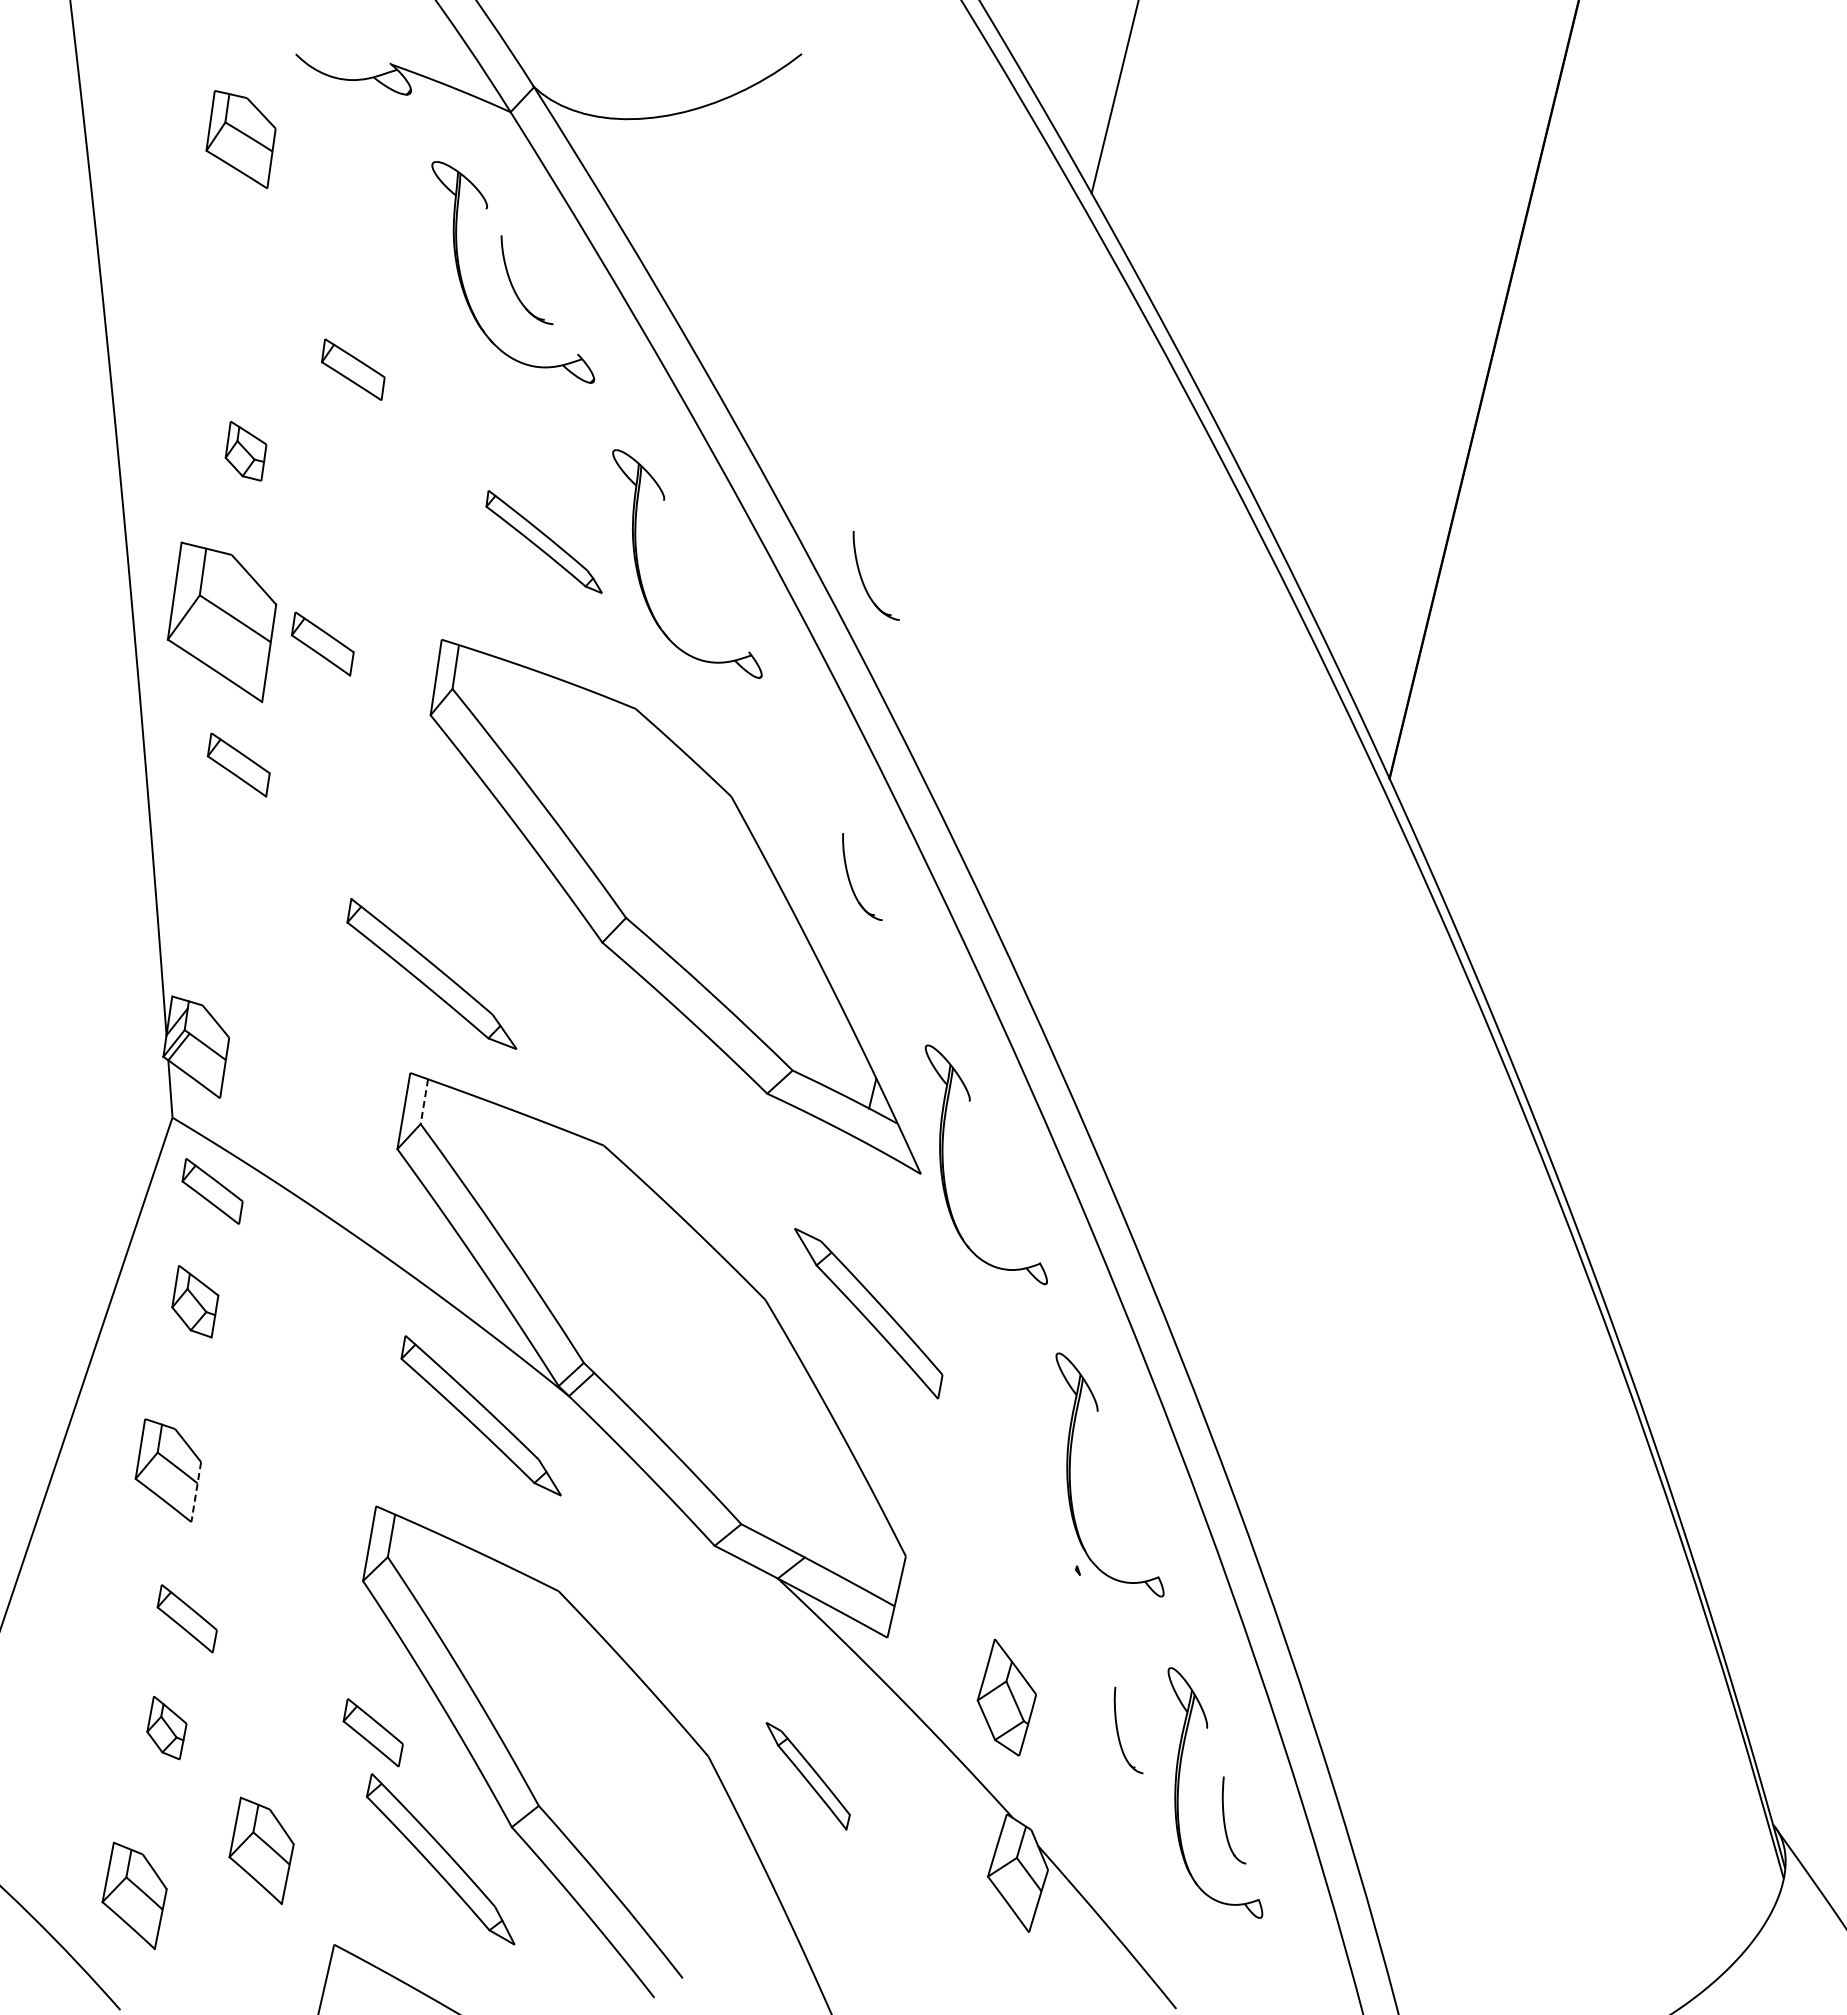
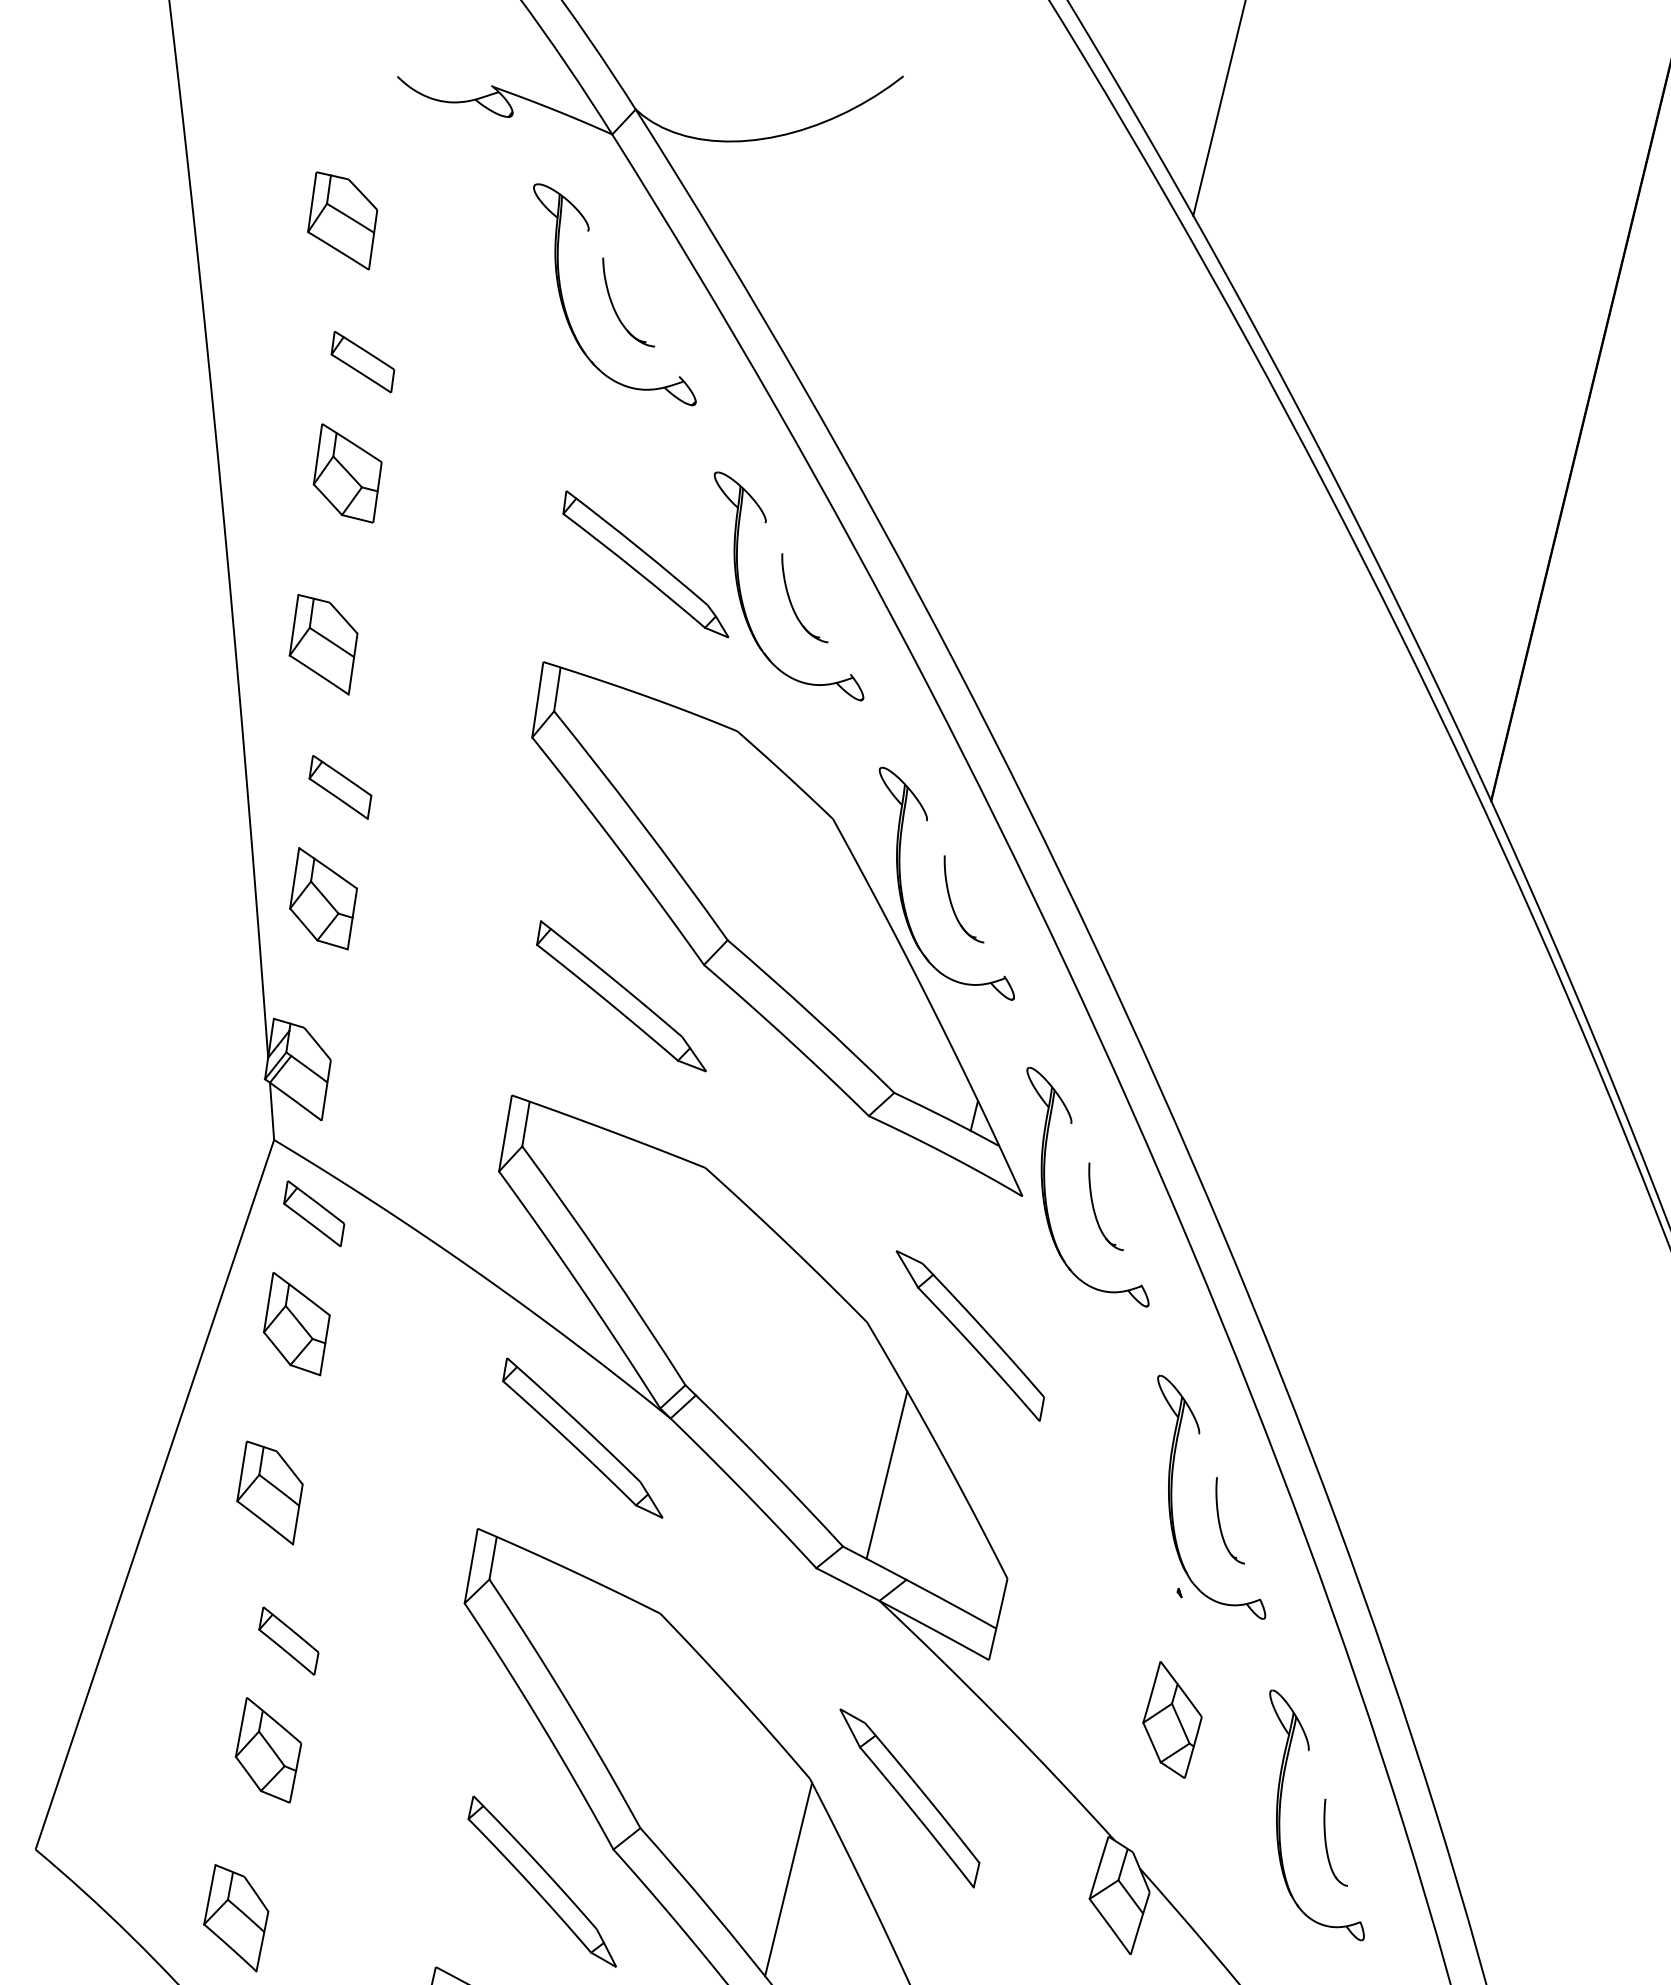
part: (240, 139) -> (342, 220), moved
part: (352, 369) -> (362, 361), moved
part: (245, 451) -> (347, 473), size x1.67
part: (543, 541) -> (645, 563), size x1.43
part: (863, 580) -> (792, 602), moved
part: (221, 622) -> (323, 644), size x0.62
part: (322, 643) -> (424, 665), removed
part: (800, 863) -> (902, 885), added
part: (221, 875) -> (323, 897), added
part: (431, 973) -> (621, 995), moved
line: (424, 1101) -> (526, 1123), dashed -> solid
part: (993, 1187) -> (1095, 1209), added
part: (195, 1301) -> (297, 1323), size x1.43
line: (785, 1452) -> (887, 1474), added
line: (196, 1492) -> (298, 1514), dashed -> solid
part: (1006, 1697) -> (1172, 1719), moved
part: (166, 1727) -> (268, 1749), size x1.67
part: (1118, 1730) -> (1220, 1520), moved
part: (372, 1732) -> (474, 1754), removed
part: (807, 1776) -> (909, 1798), size x1.67
part: (261, 1850) -> (363, 1872), removed
line: (686, 1856) -> (788, 1878), added

